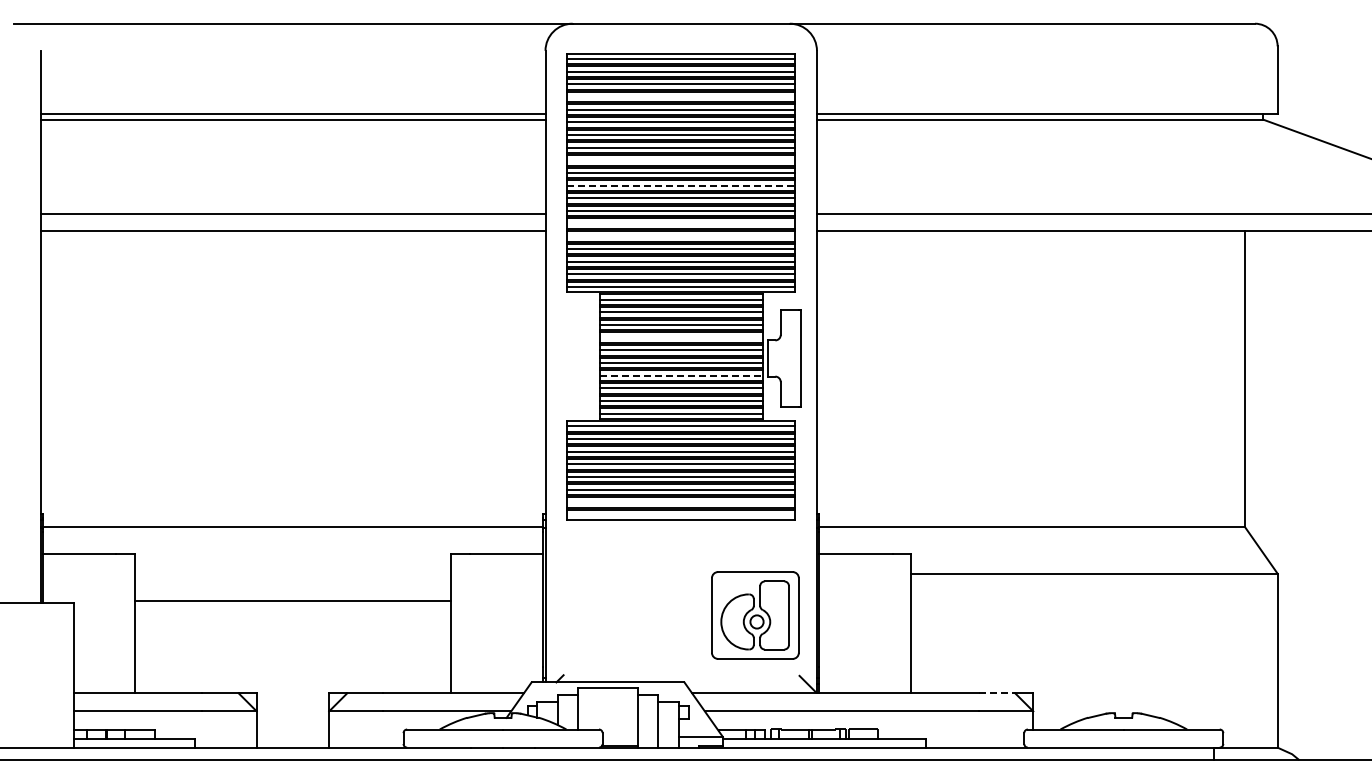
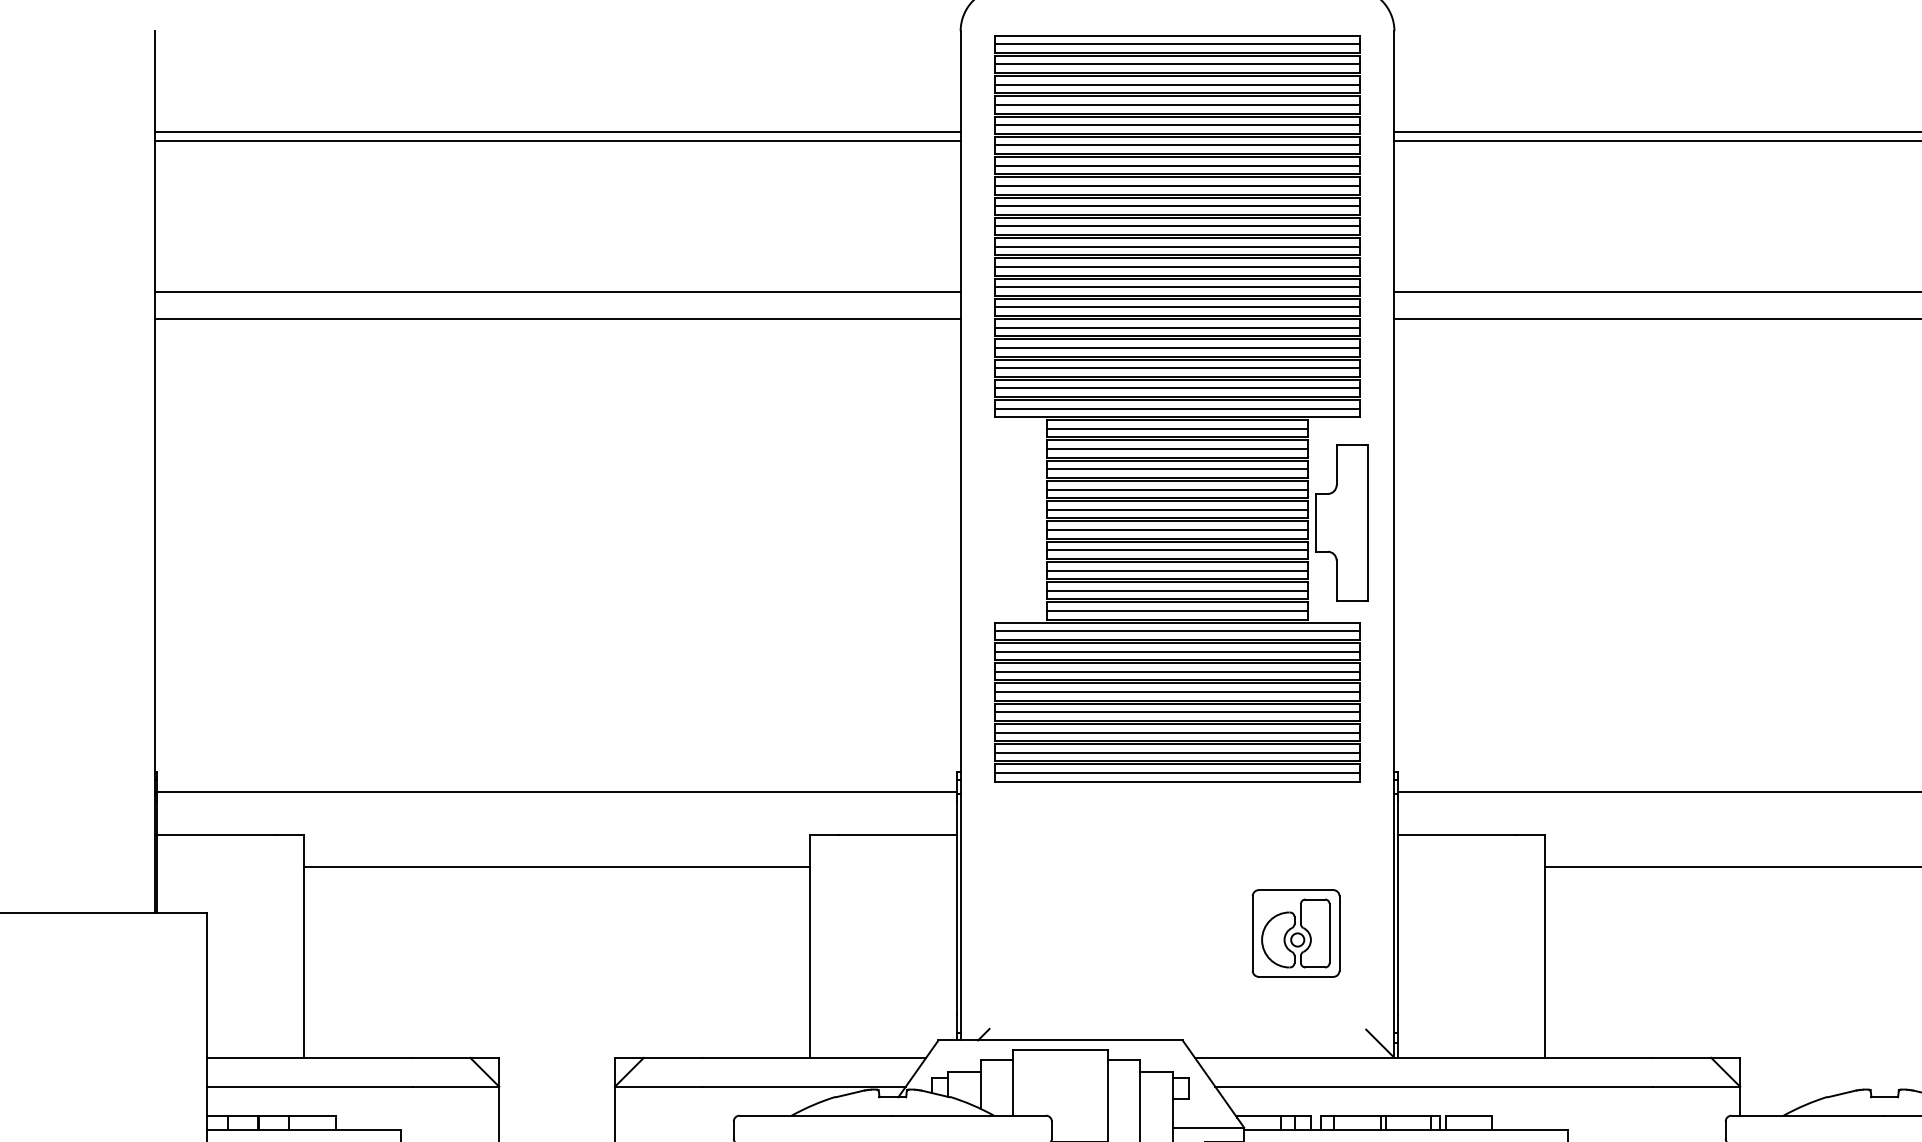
line: (681, 97) -> (1177, 105), added
line: (681, 160) -> (1177, 206), added
line: (681, 185) -> (1177, 246), dashed -> solid
line: (681, 223) -> (1177, 307), added
line: (681, 236) -> (1177, 327), added
line: (680, 337) -> (1176, 489), added
line: (681, 375) -> (1177, 550), dashed -> solid
line: (681, 502) -> (1177, 752), added
line: (681, 515) -> (1177, 773), added
line: (292, 600) -> (556, 866), moved
part: (755, 615) -> (1296, 933), size x0.62
line: (997, 693) -> (1682, 1058), dashed -> solid

